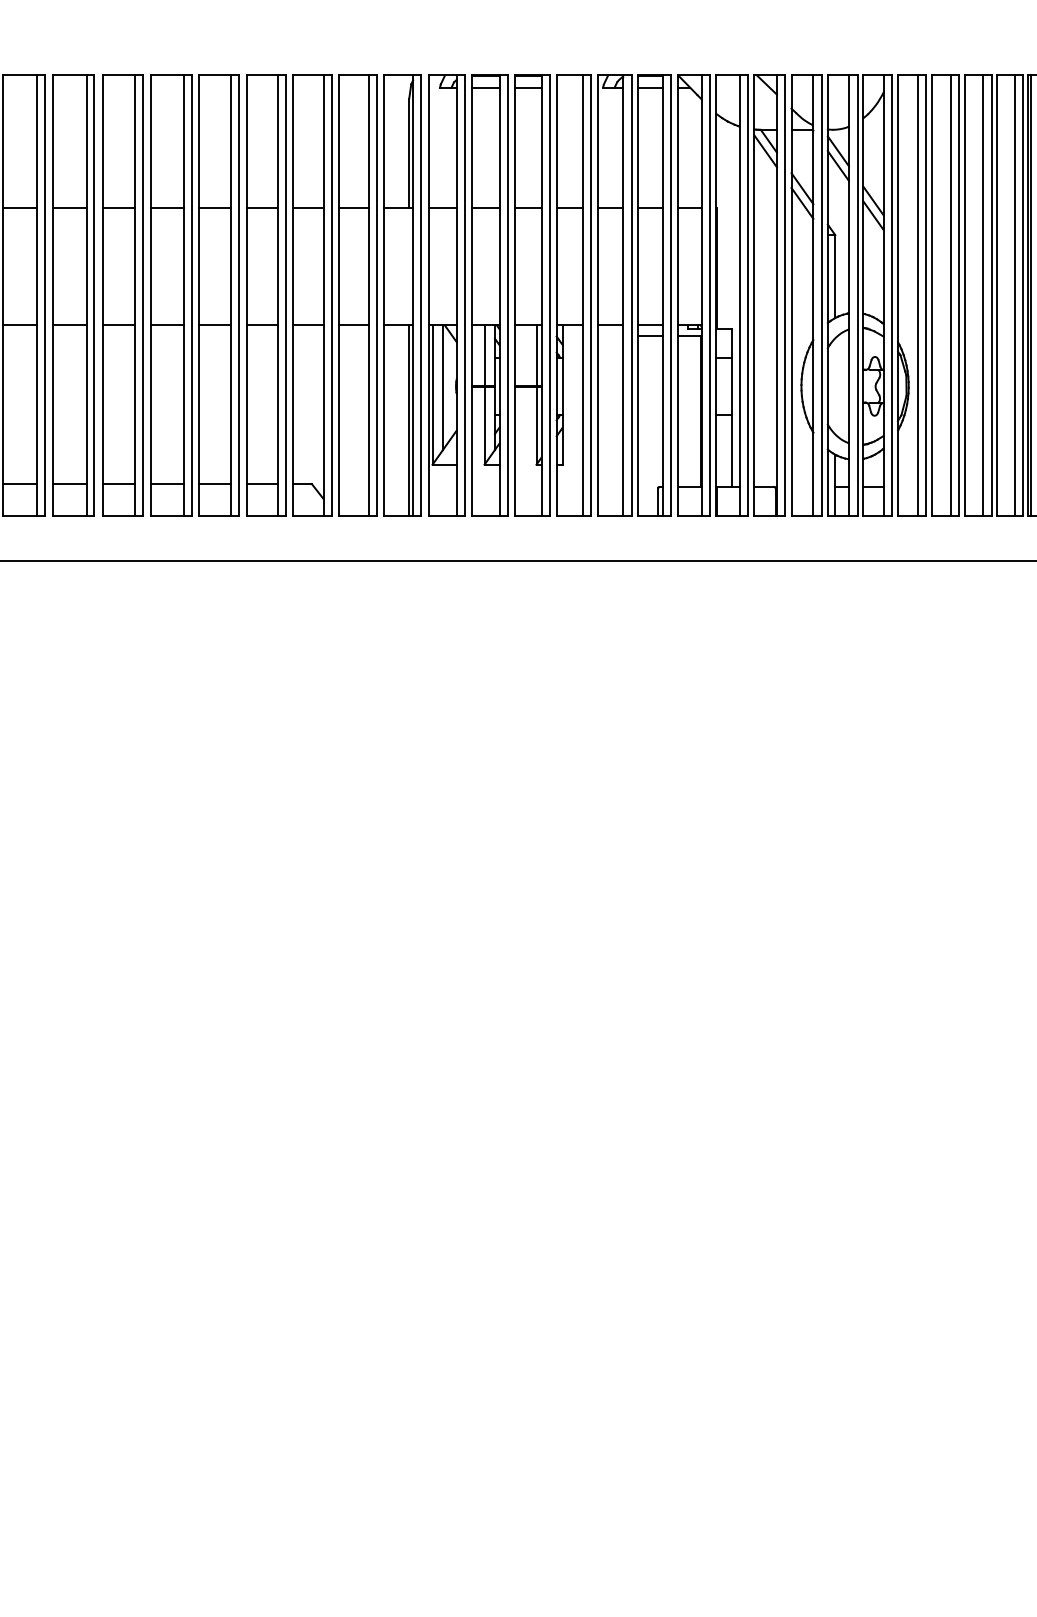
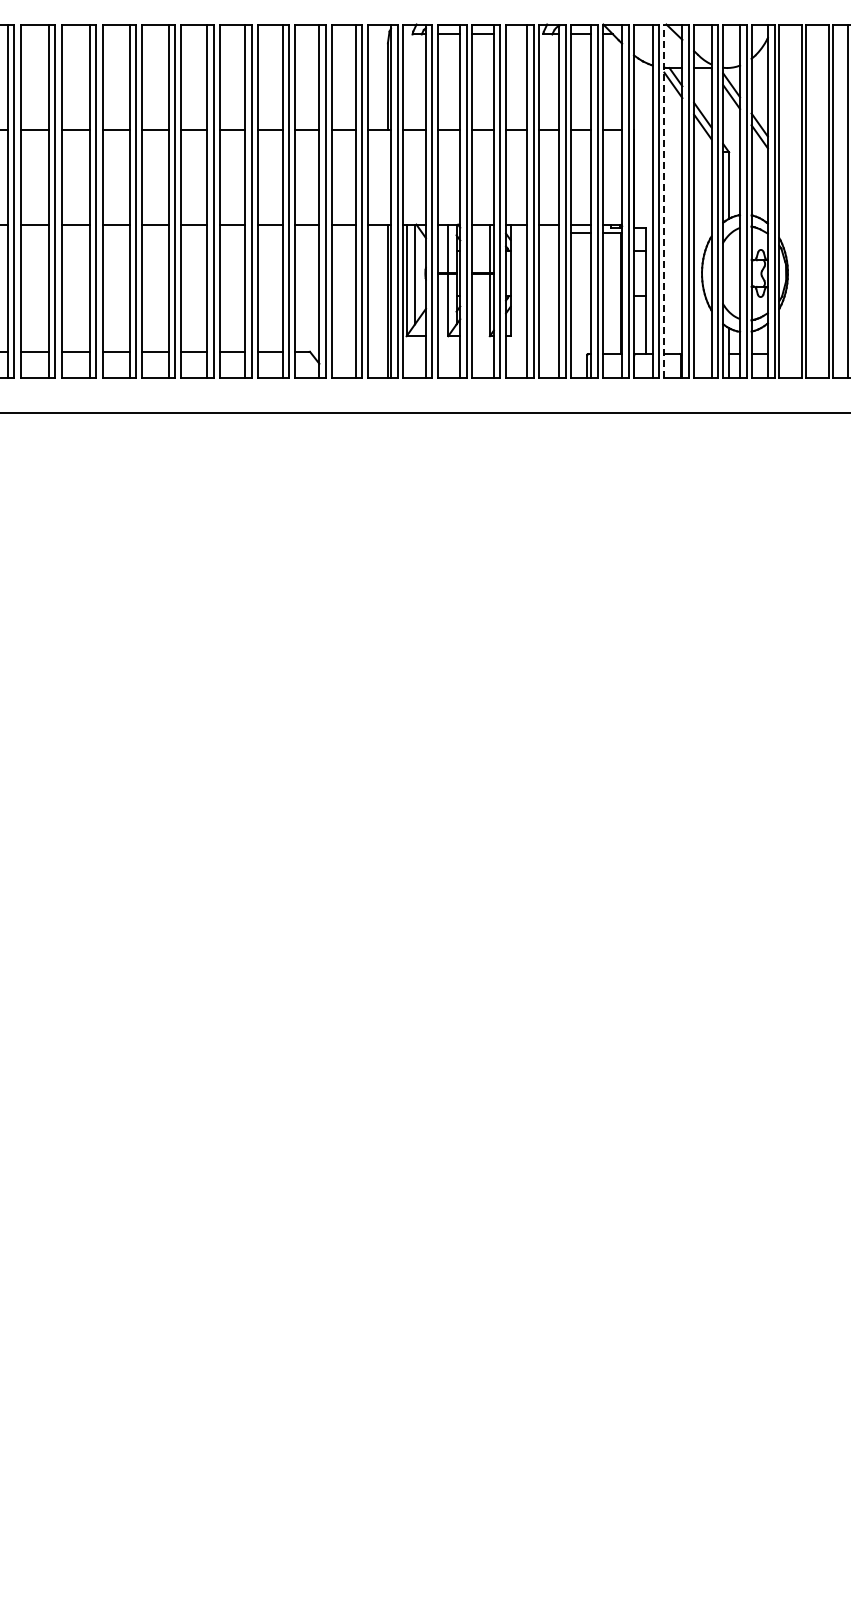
line: (918, 295) -> (795, 200), removed
line: (950, 295) -> (821, 200), removed
line: (754, 296) -> (664, 201), solid -> dashed

